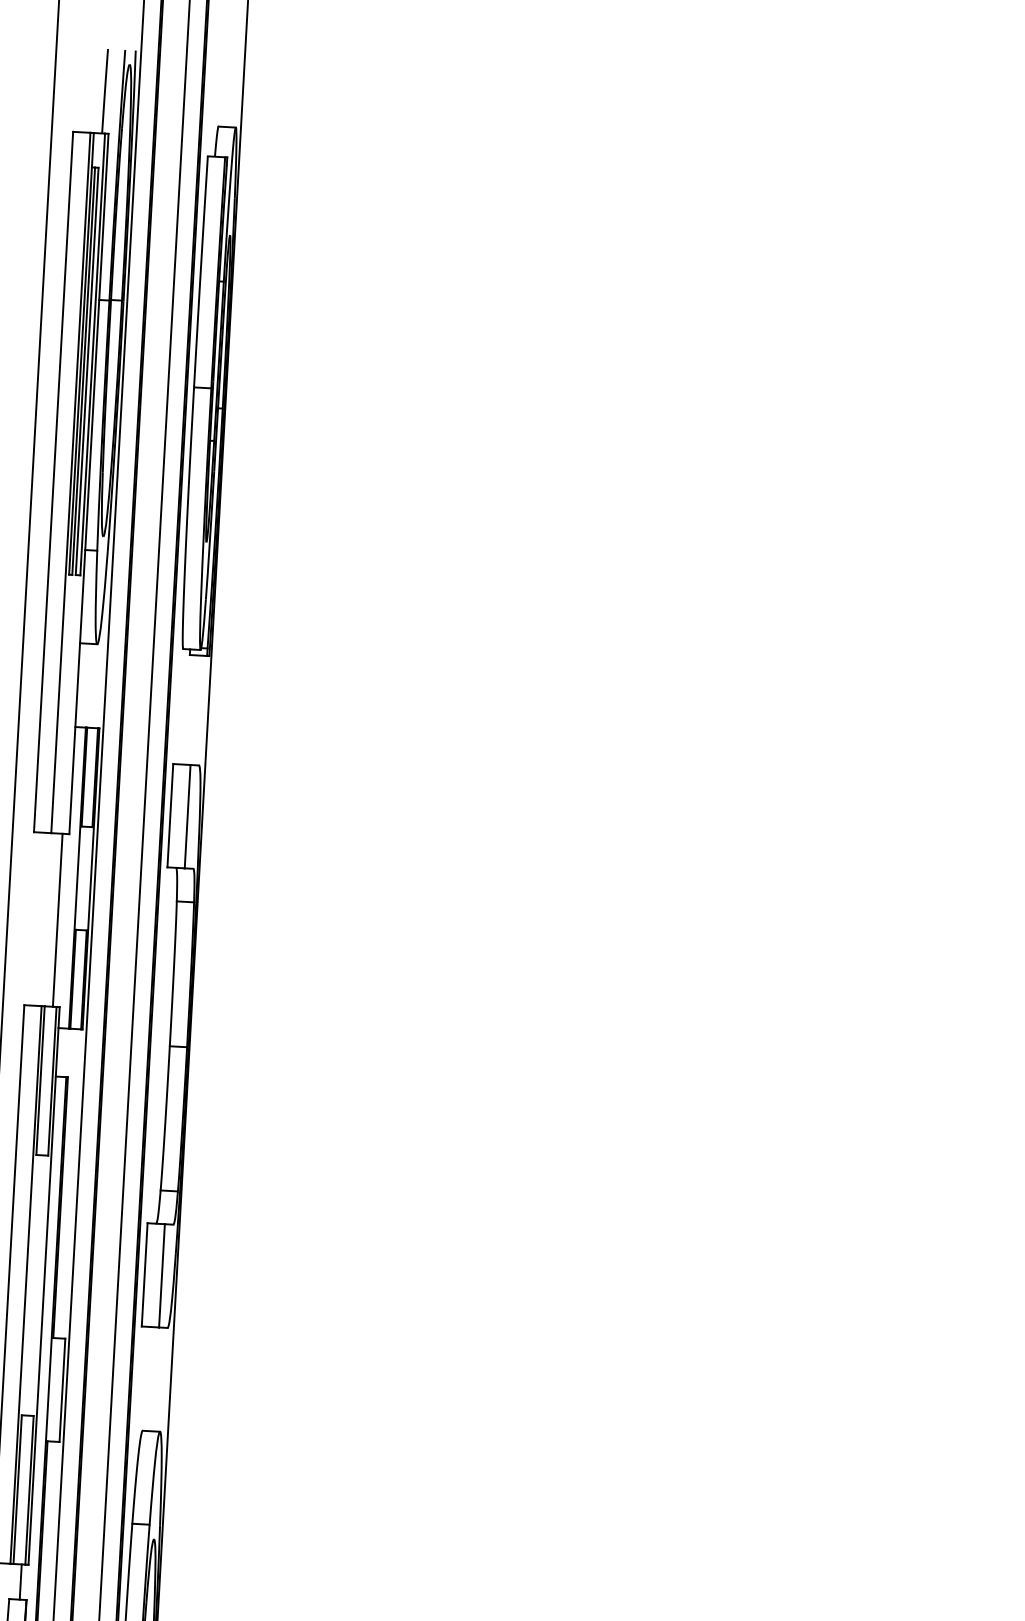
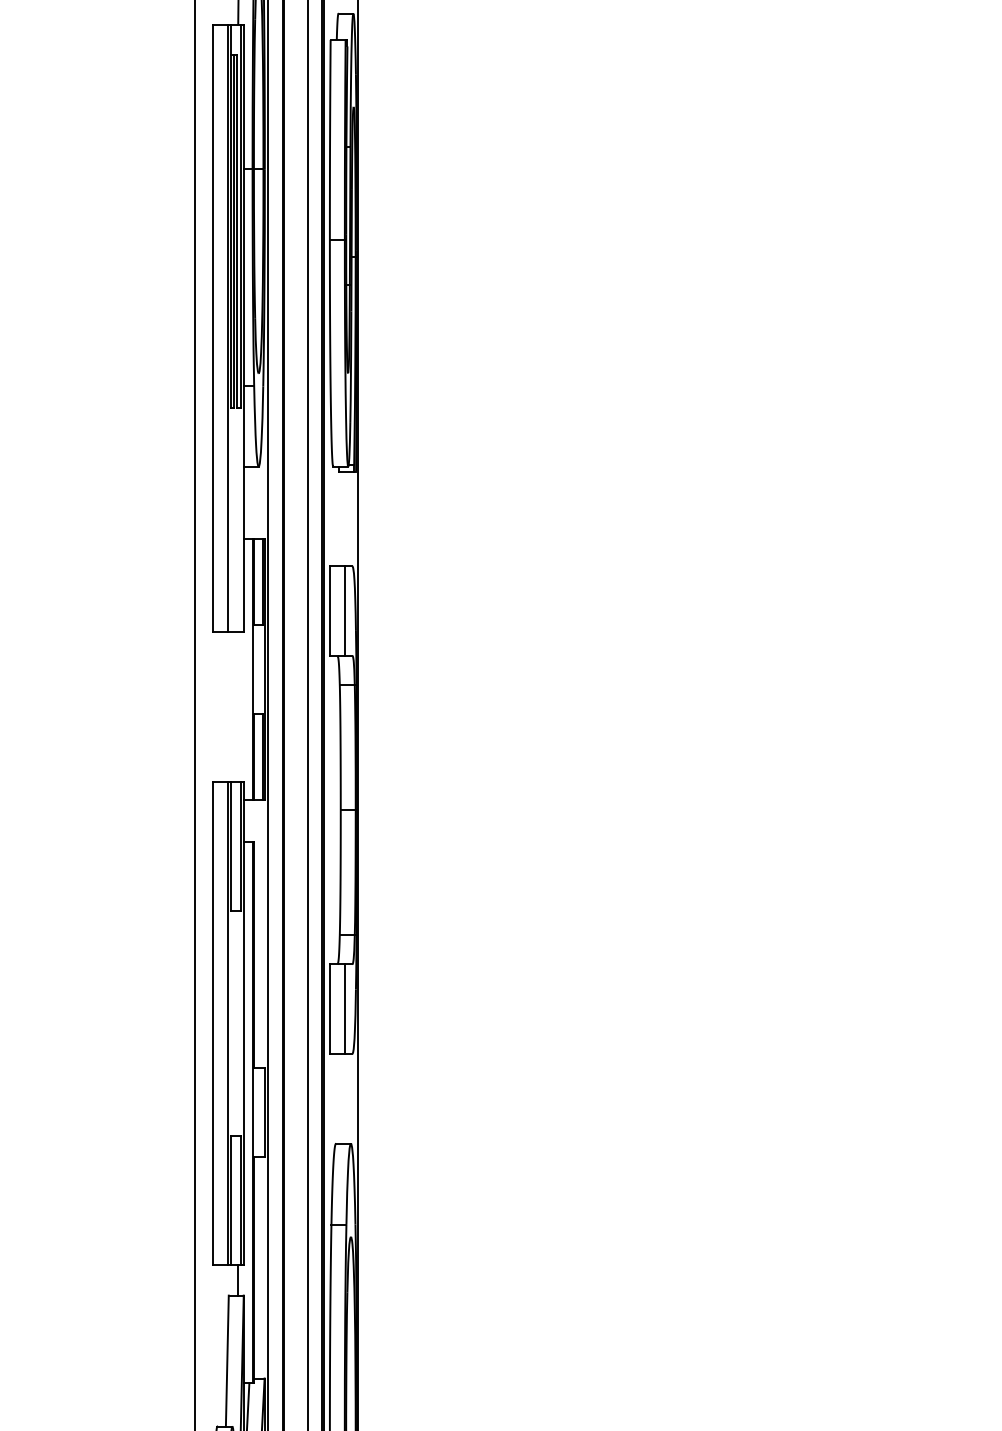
line: (57, 919) -> (237, 706), removed

